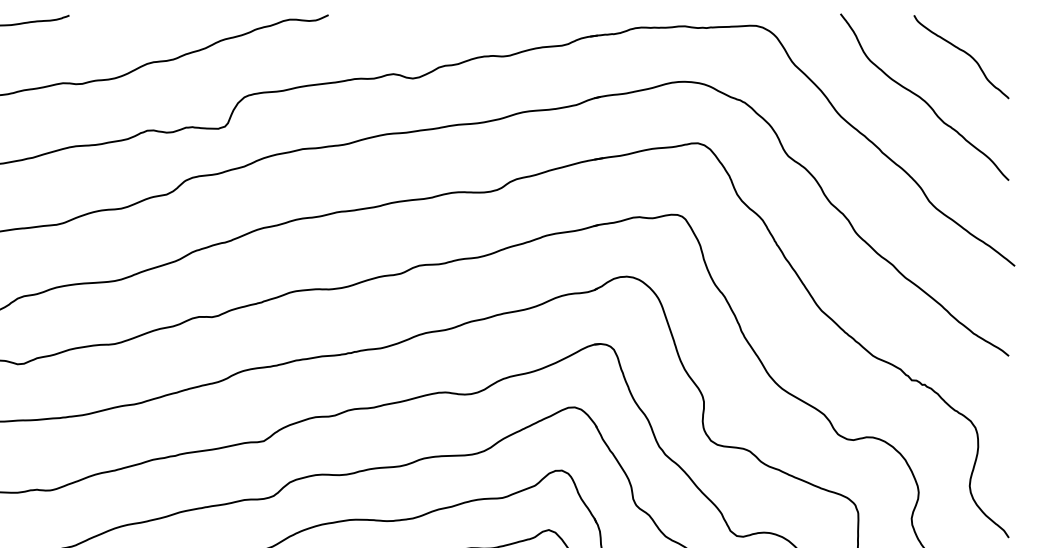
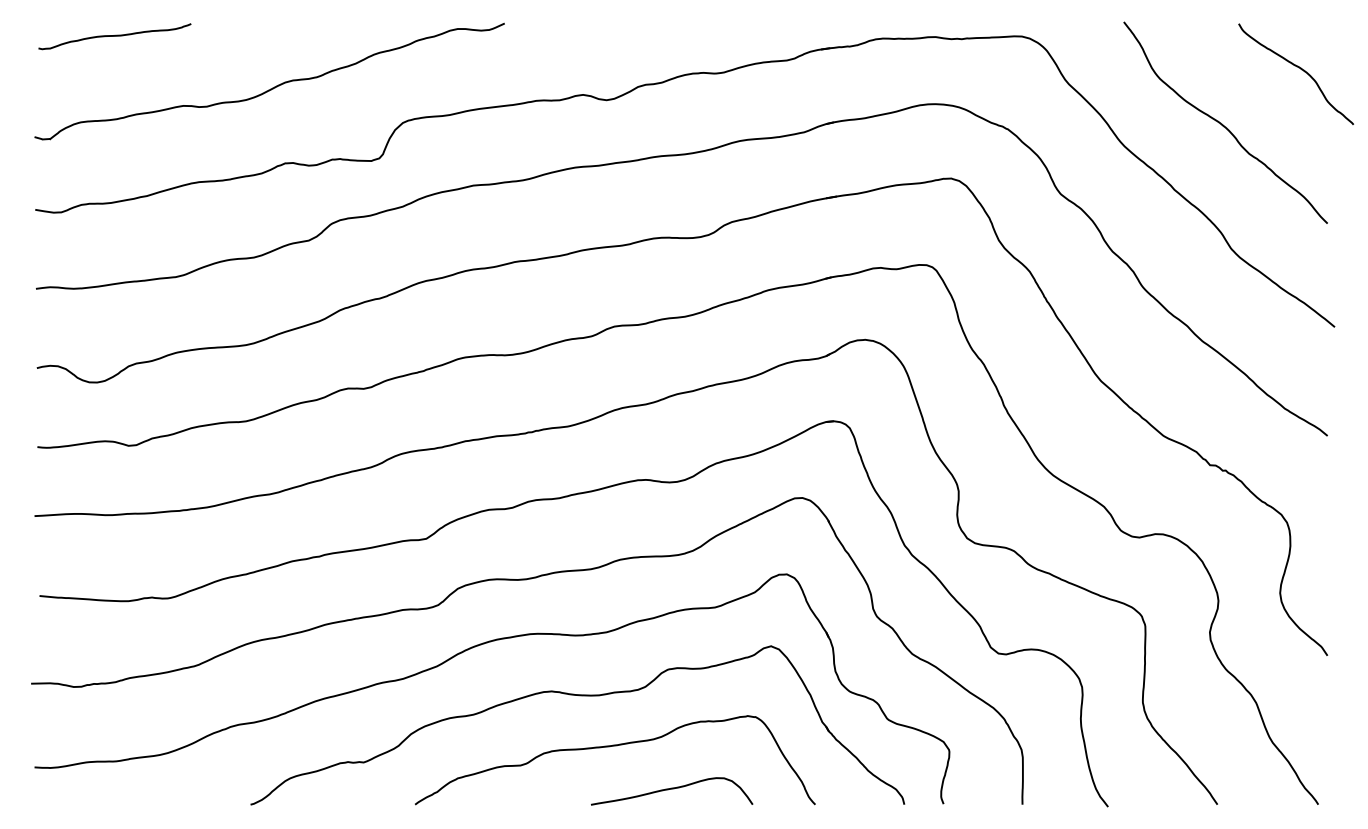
curve: (963, 52) -> (1298, 68), moved

